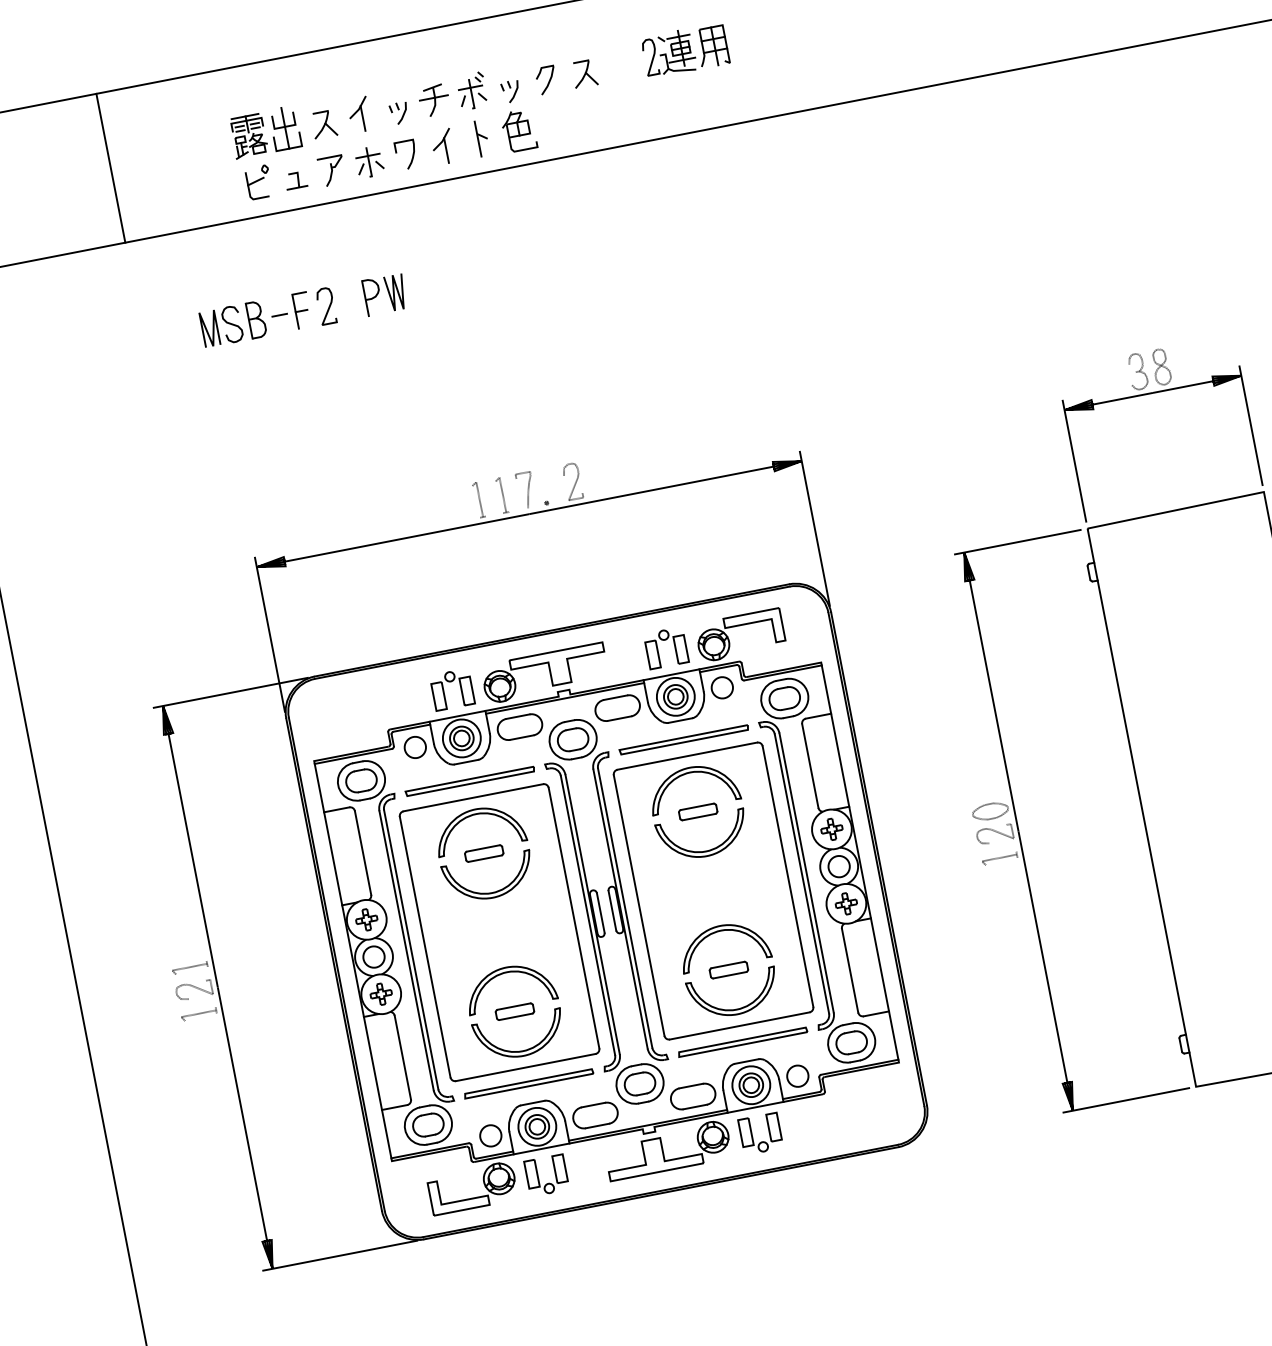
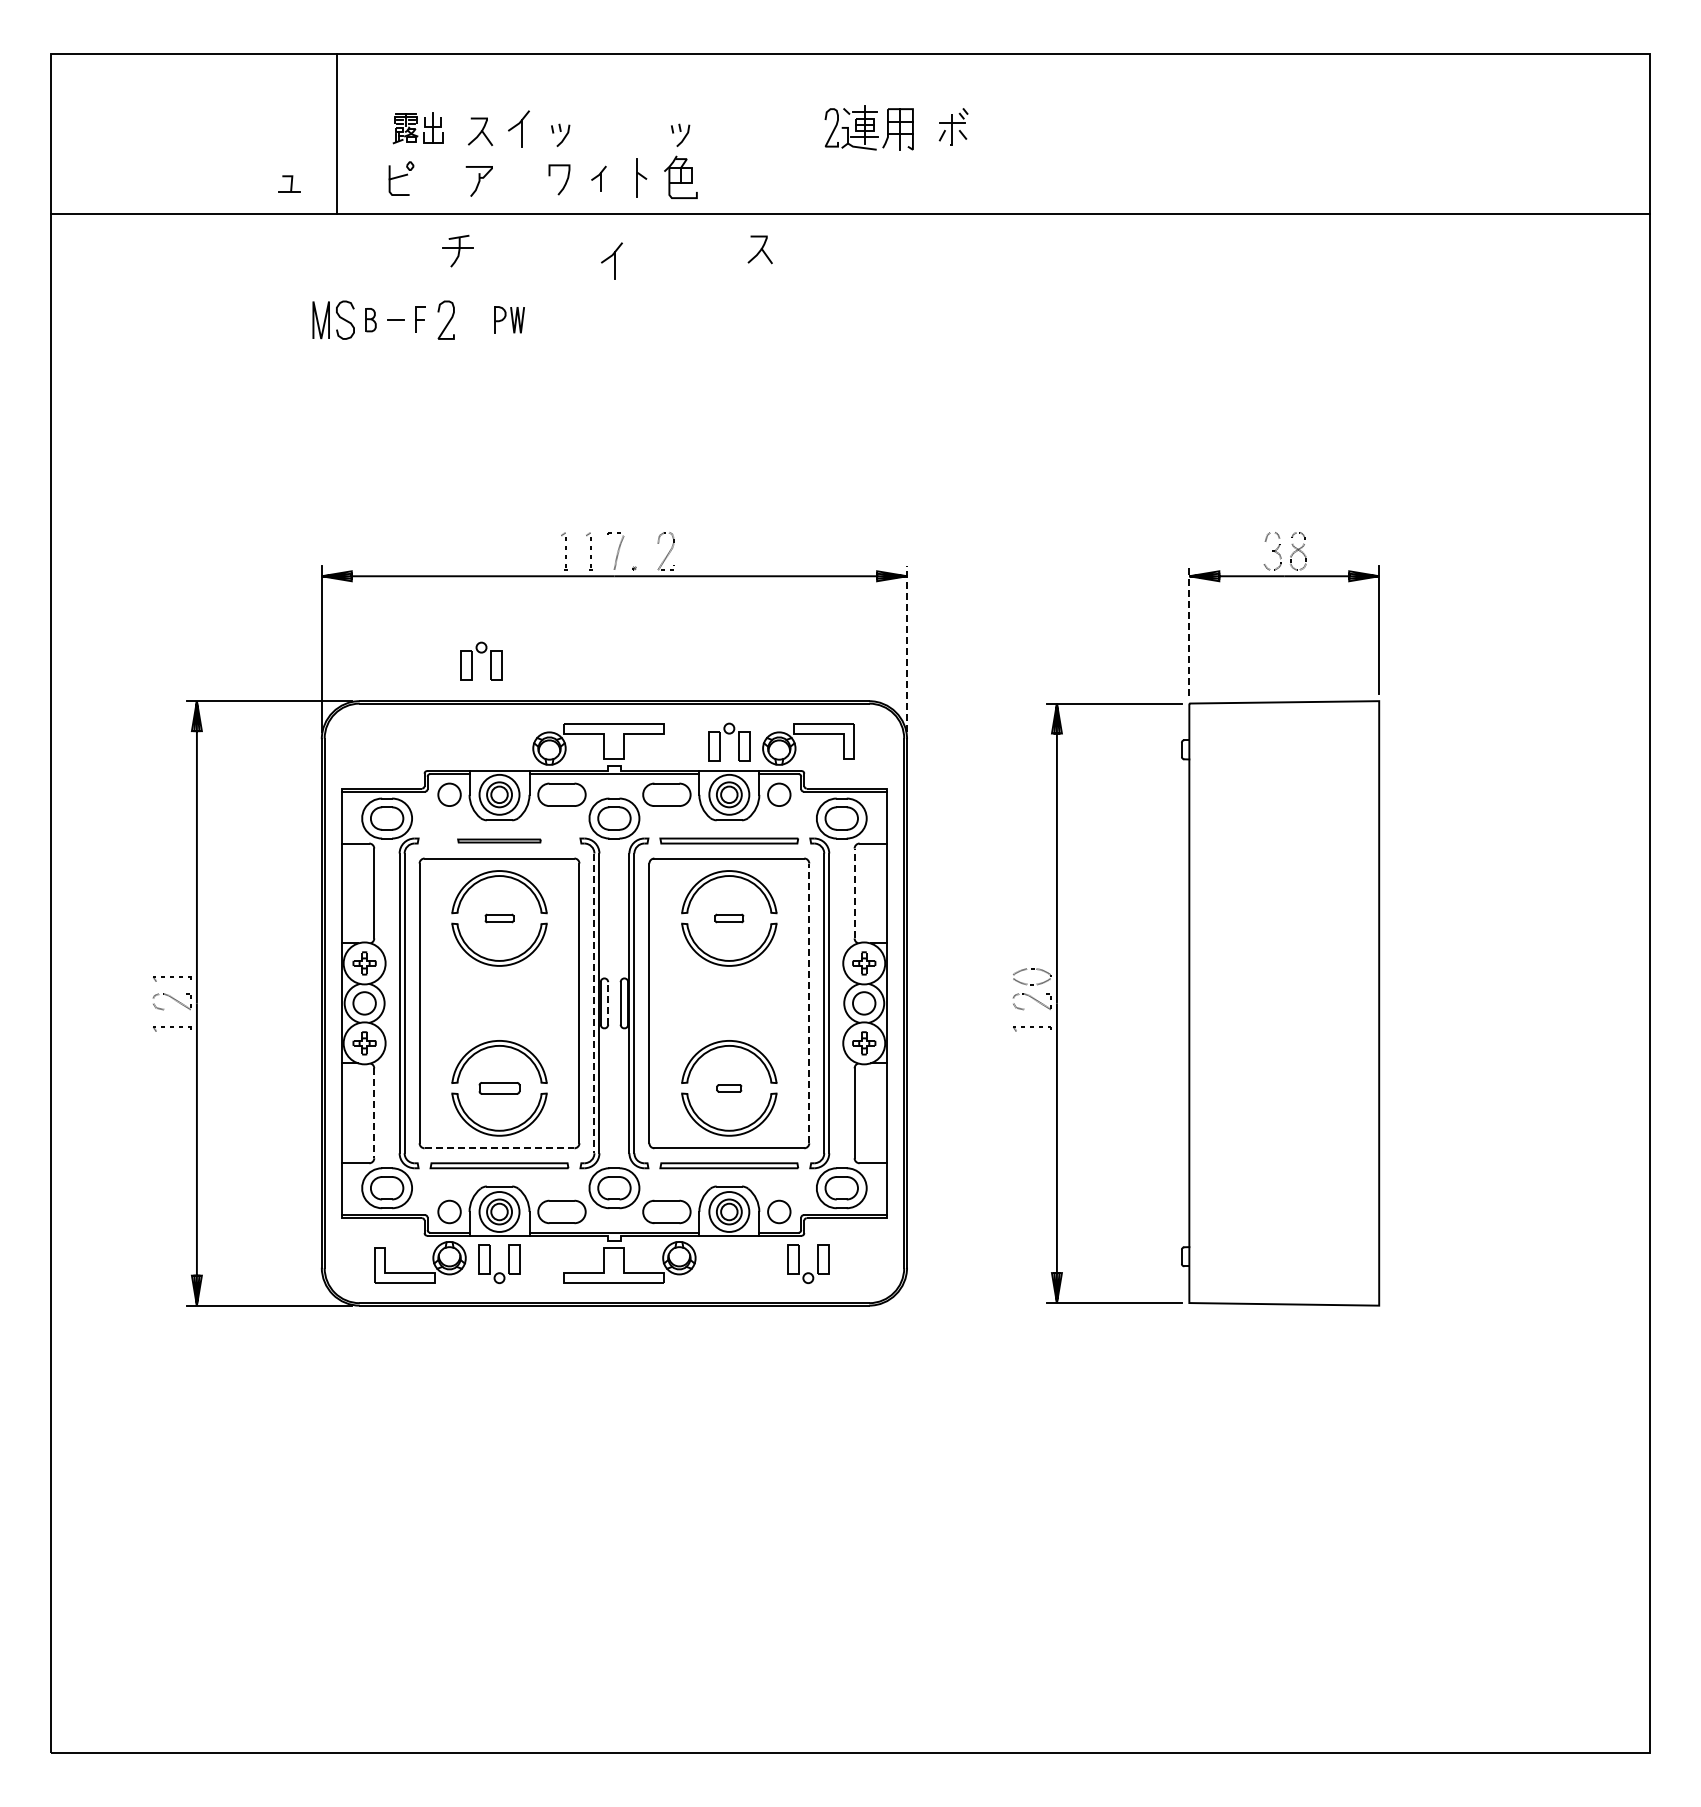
part: (583, 73) -> (759, 249), moved
curve: (548, 81) -> (721, 132), removed
part: (472, 90) -> (953, 126), moved
part: (433, 100) -> (457, 250), moved
part: (264, 131) -> (417, 127), size x0.7
part: (442, 146) -> (598, 178), size x0.7
part: (370, 161) -> (520, 179), removed
line: (111, 168) -> (337, 134), moved
part: (296, 179) -> (289, 183), moved
part: (469, 220) -> (611, 260), added
part: (385, 294) -> (509, 319), size x0.7
part: (302, 310) -> (420, 319), size x0.7
part: (255, 319) -> (370, 319), size x0.6
line: (1074, 461) -> (1189, 631), solid -> dashed
line: (815, 528) -> (907, 648), solid -> dashed
part: (450, 682) -> (481, 653), moved
line: (810, 766) -> (854, 893), solid -> dashed
part: (470, 780) -> (499, 840), size x0.6
part: (698, 811) -> (729, 918), size x0.7
part: (484, 853) -> (499, 918), size x0.7
line: (788, 876) -> (809, 1003), solid -> dashed
line: (600, 912) -> (608, 1002), solid -> dashed
line: (588, 915) -> (594, 1003), solid -> dashed
part: (729, 970) -> (729, 1088), size x0.6
line: (403, 1057) -> (374, 1113), solid -> dashed
line: (525, 1067) -> (499, 1148), solid -> dashed
part: (762, 1141) -> (808, 1272), moved

